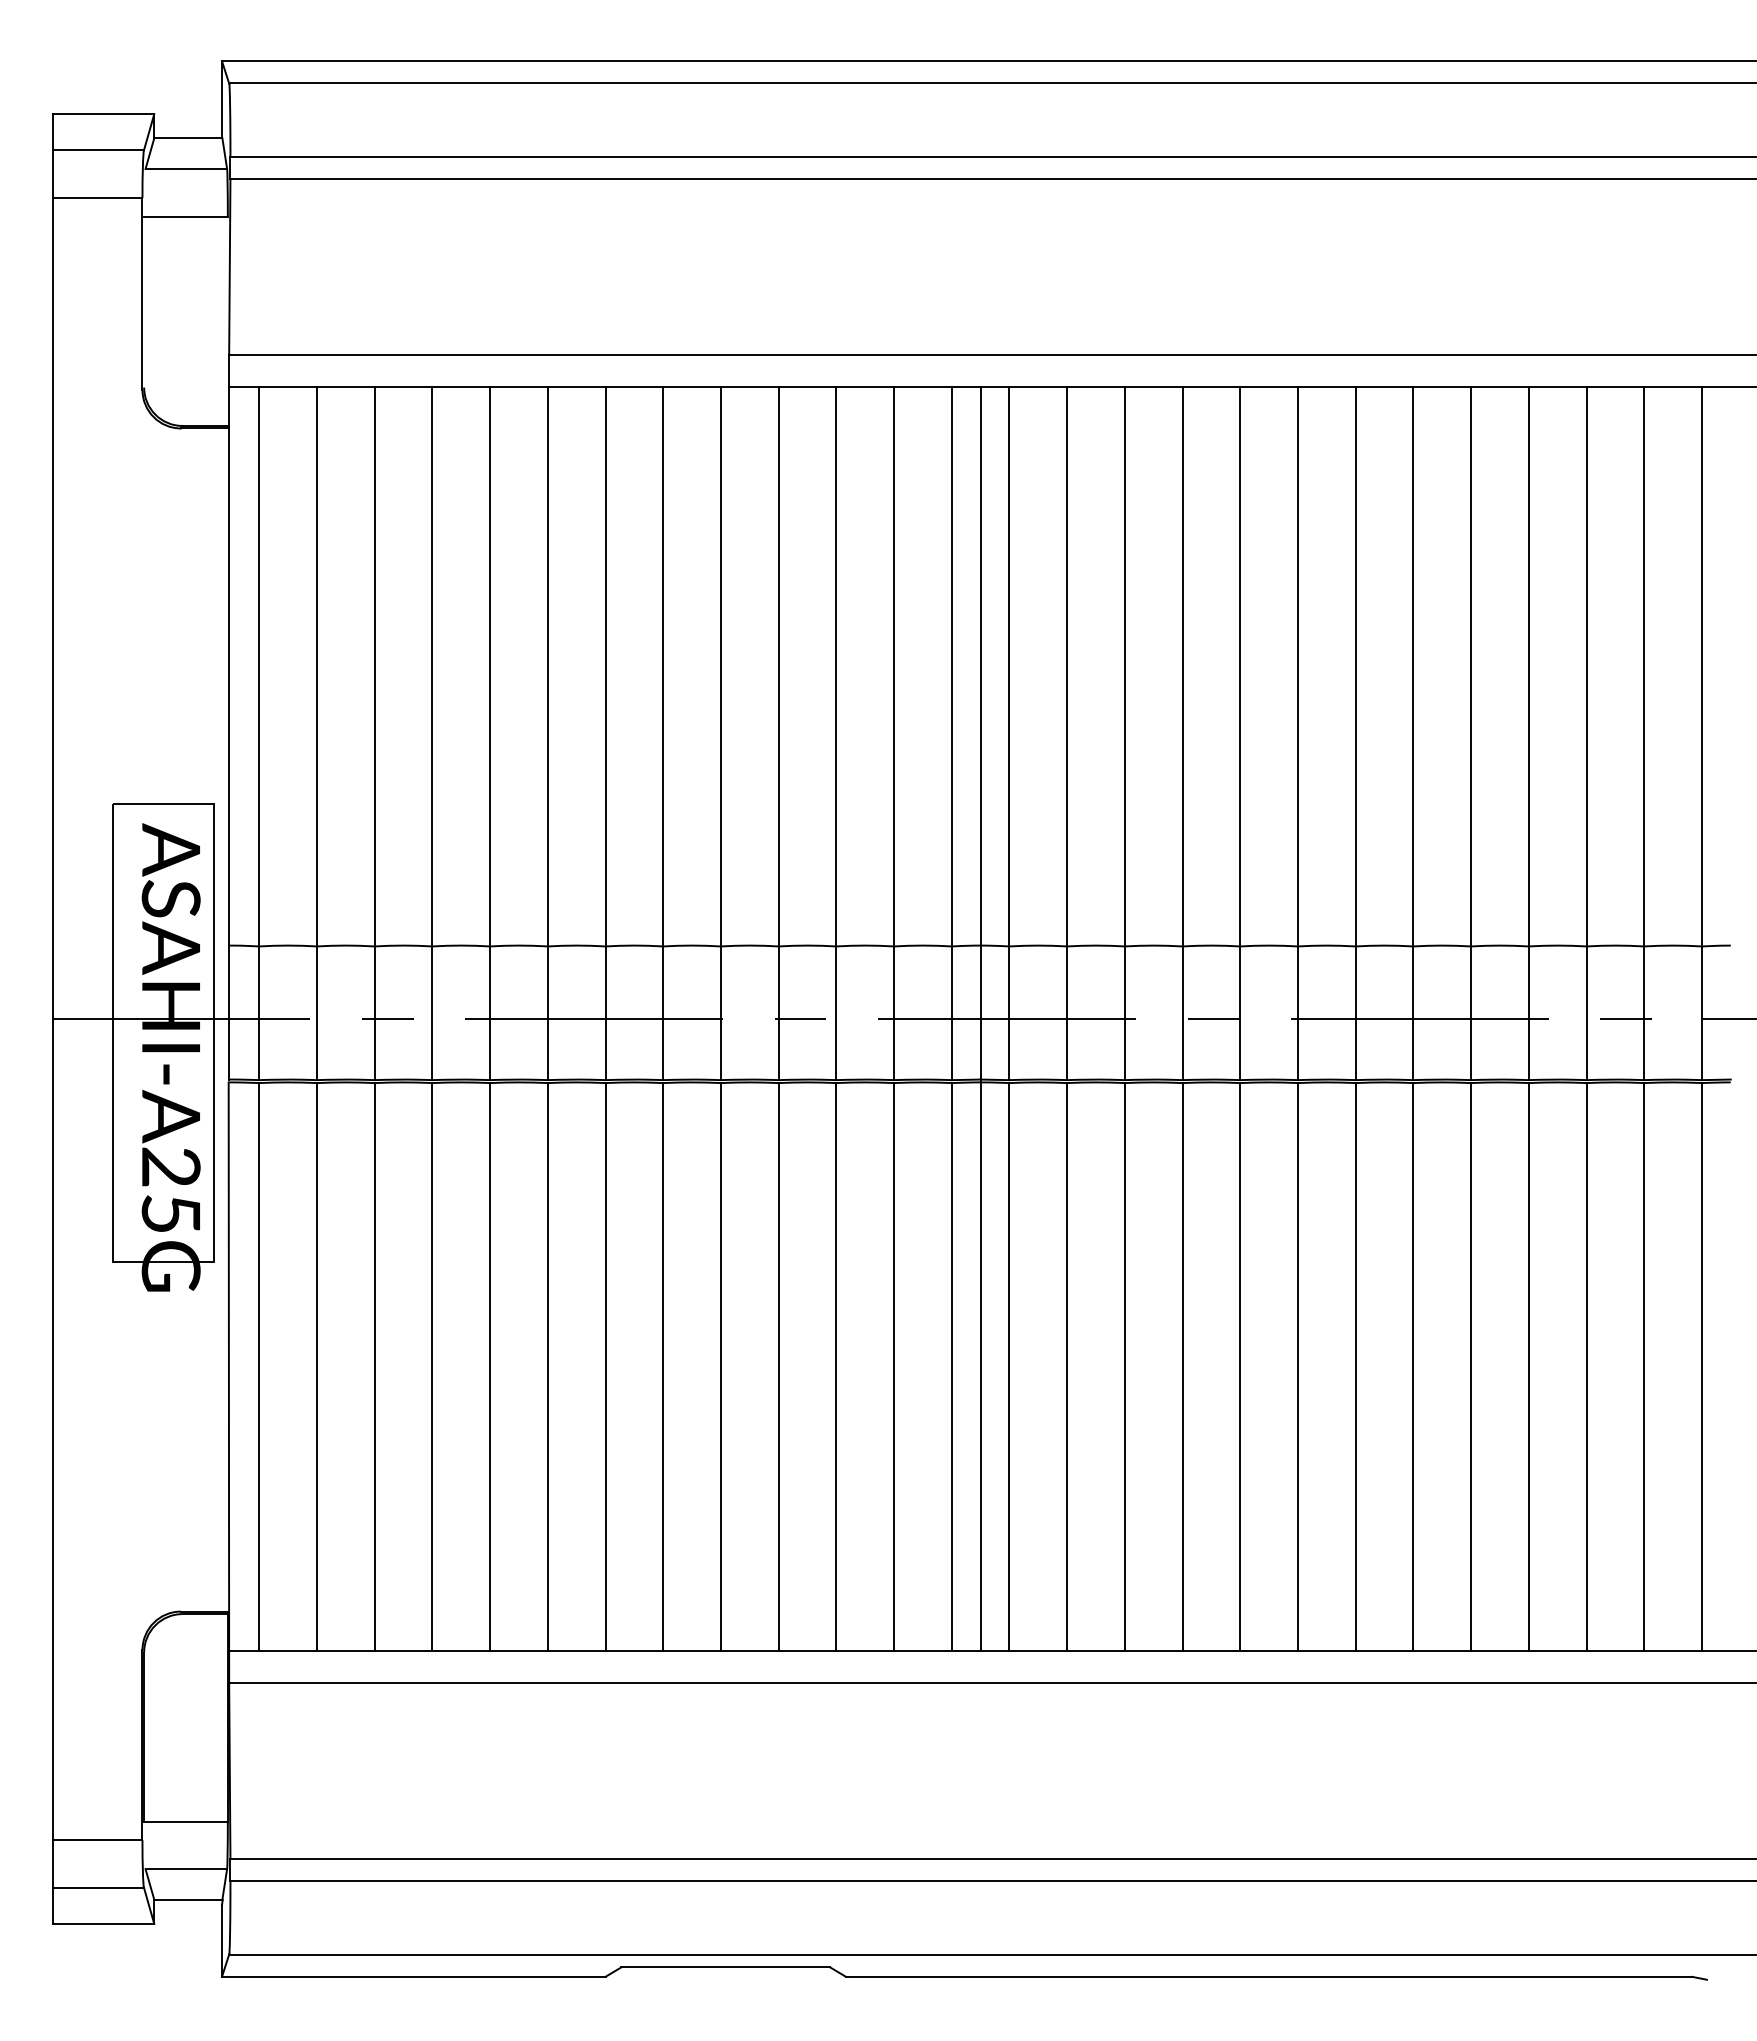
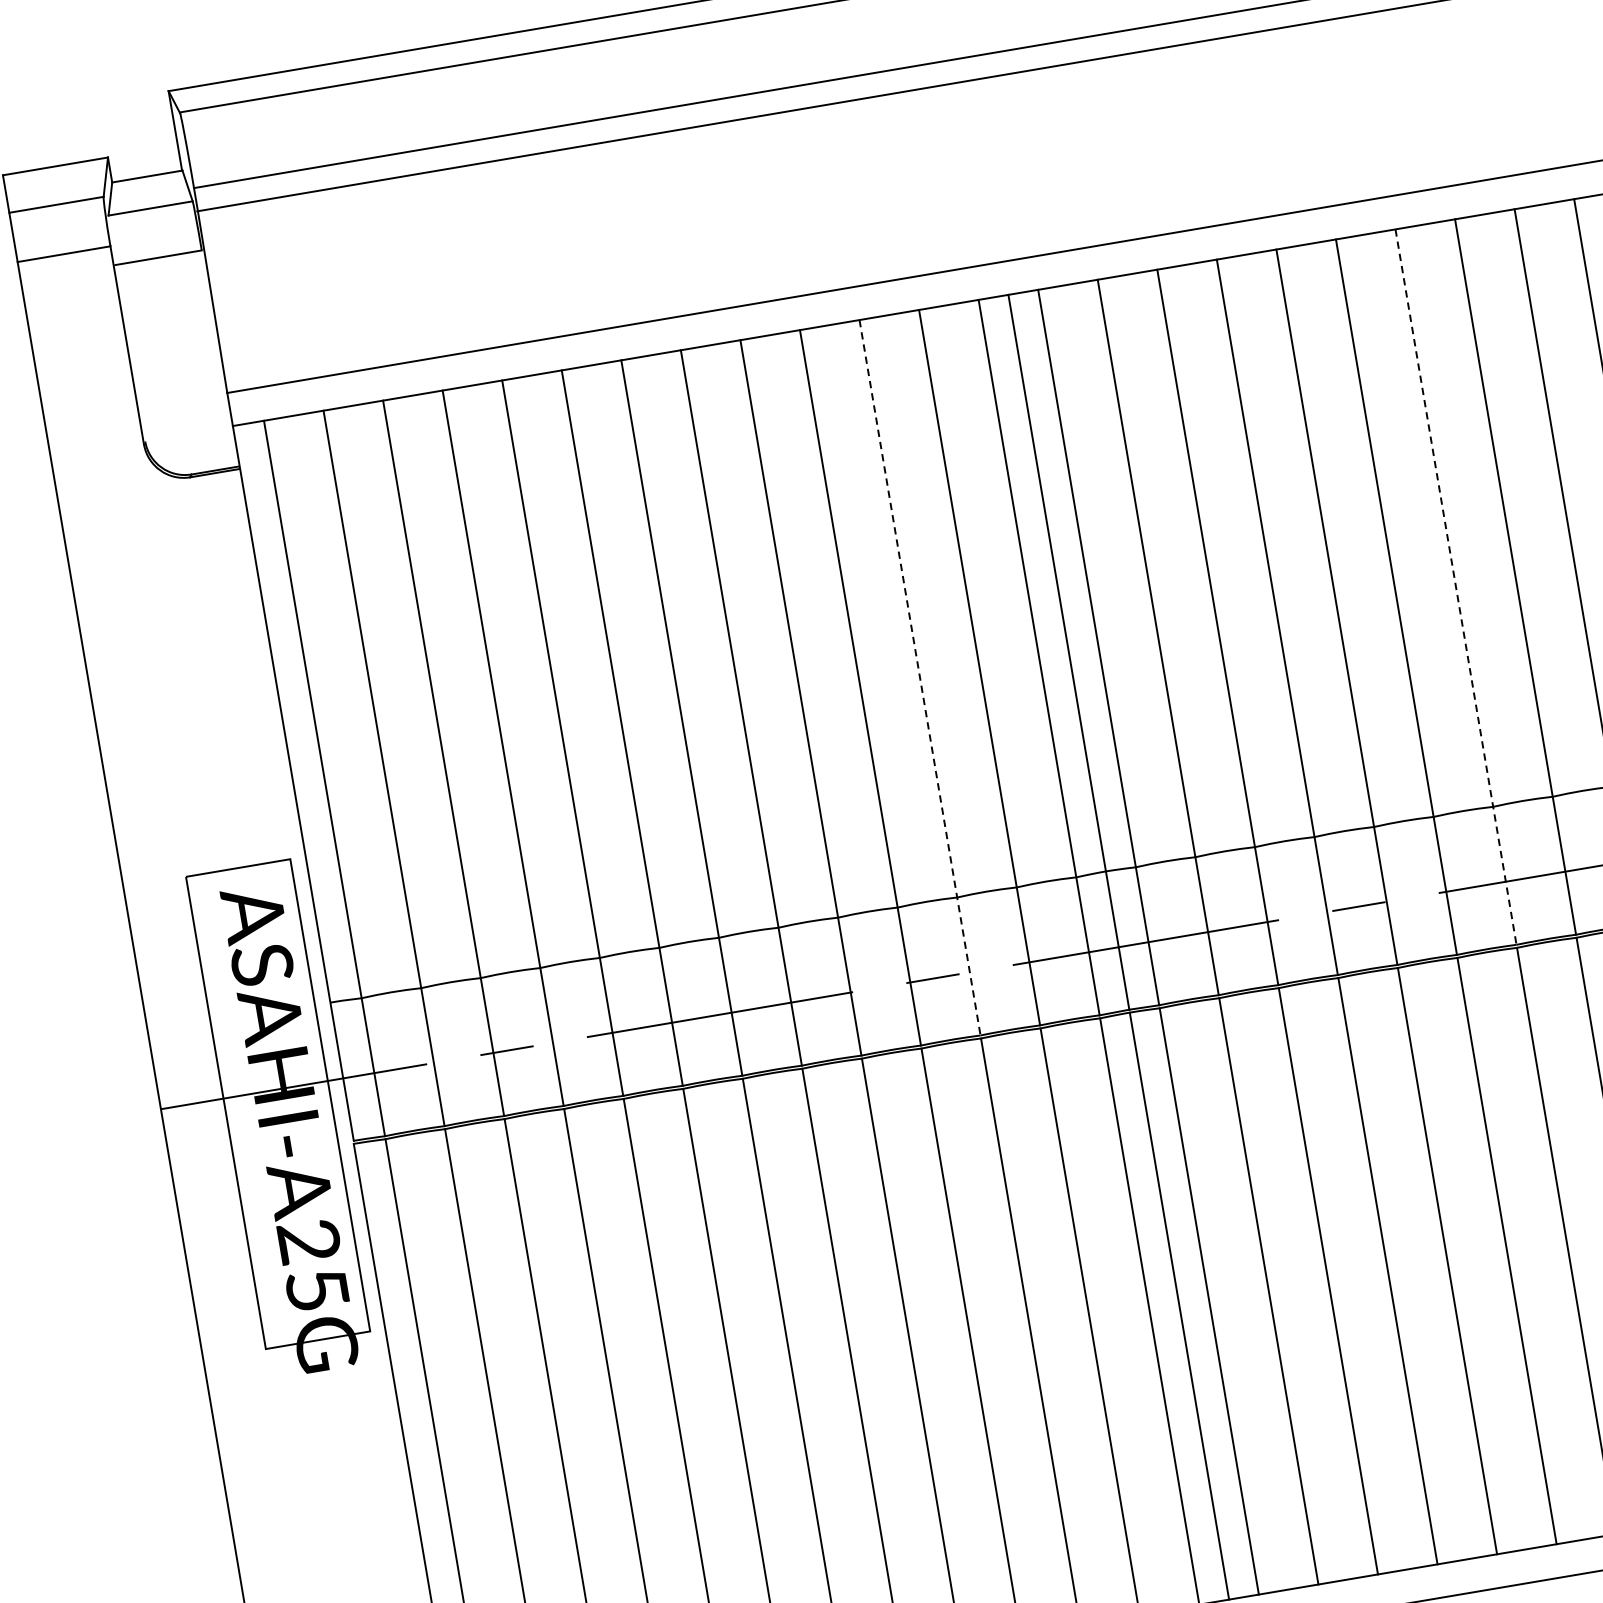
line: (836, 733) -> (920, 677), solid -> dashed
line: (1355, 733) -> (1455, 587), solid -> dashed

